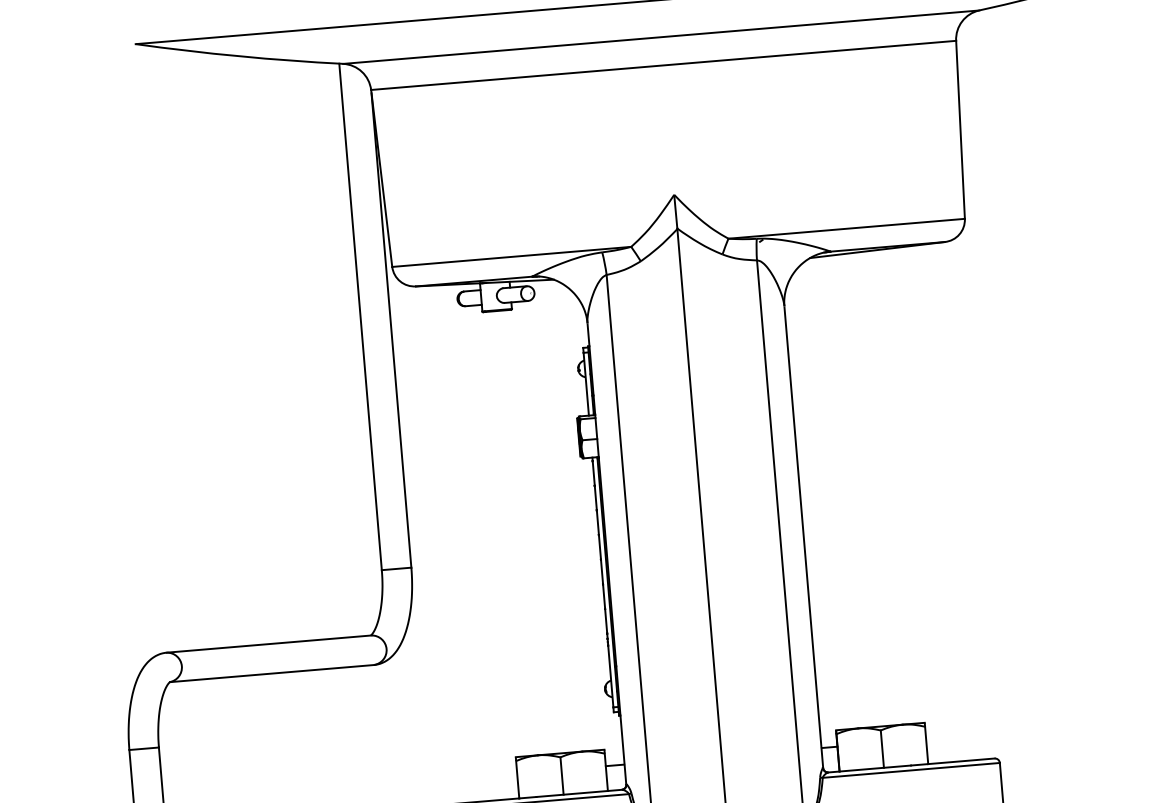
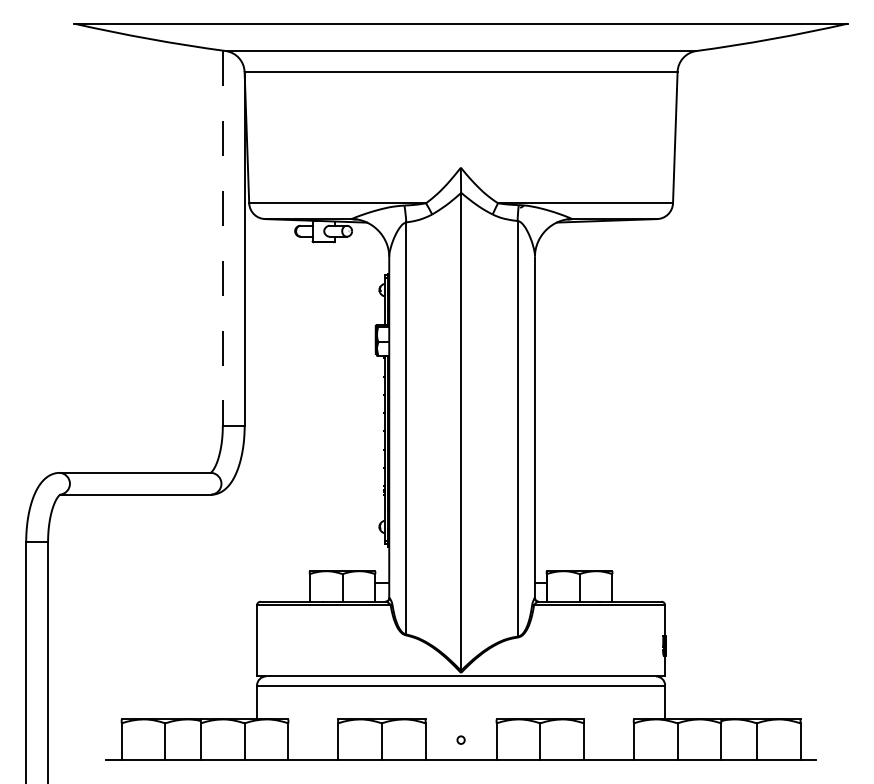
line: (360, 317) -> (222, 238), solid -> dashed

